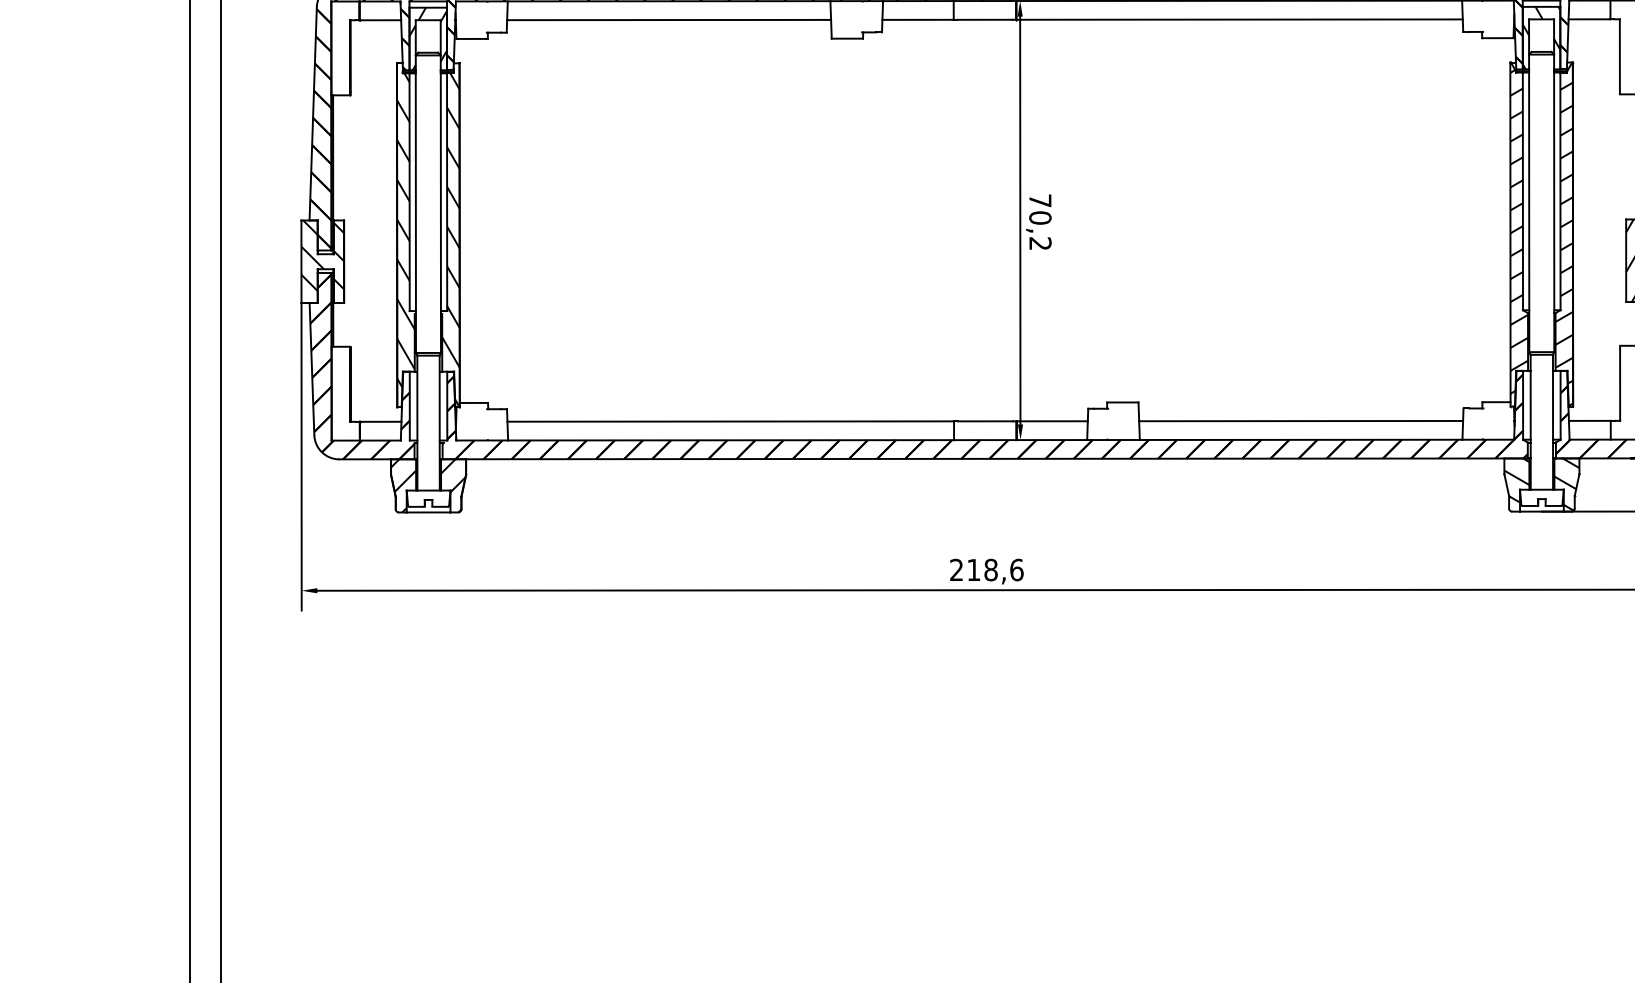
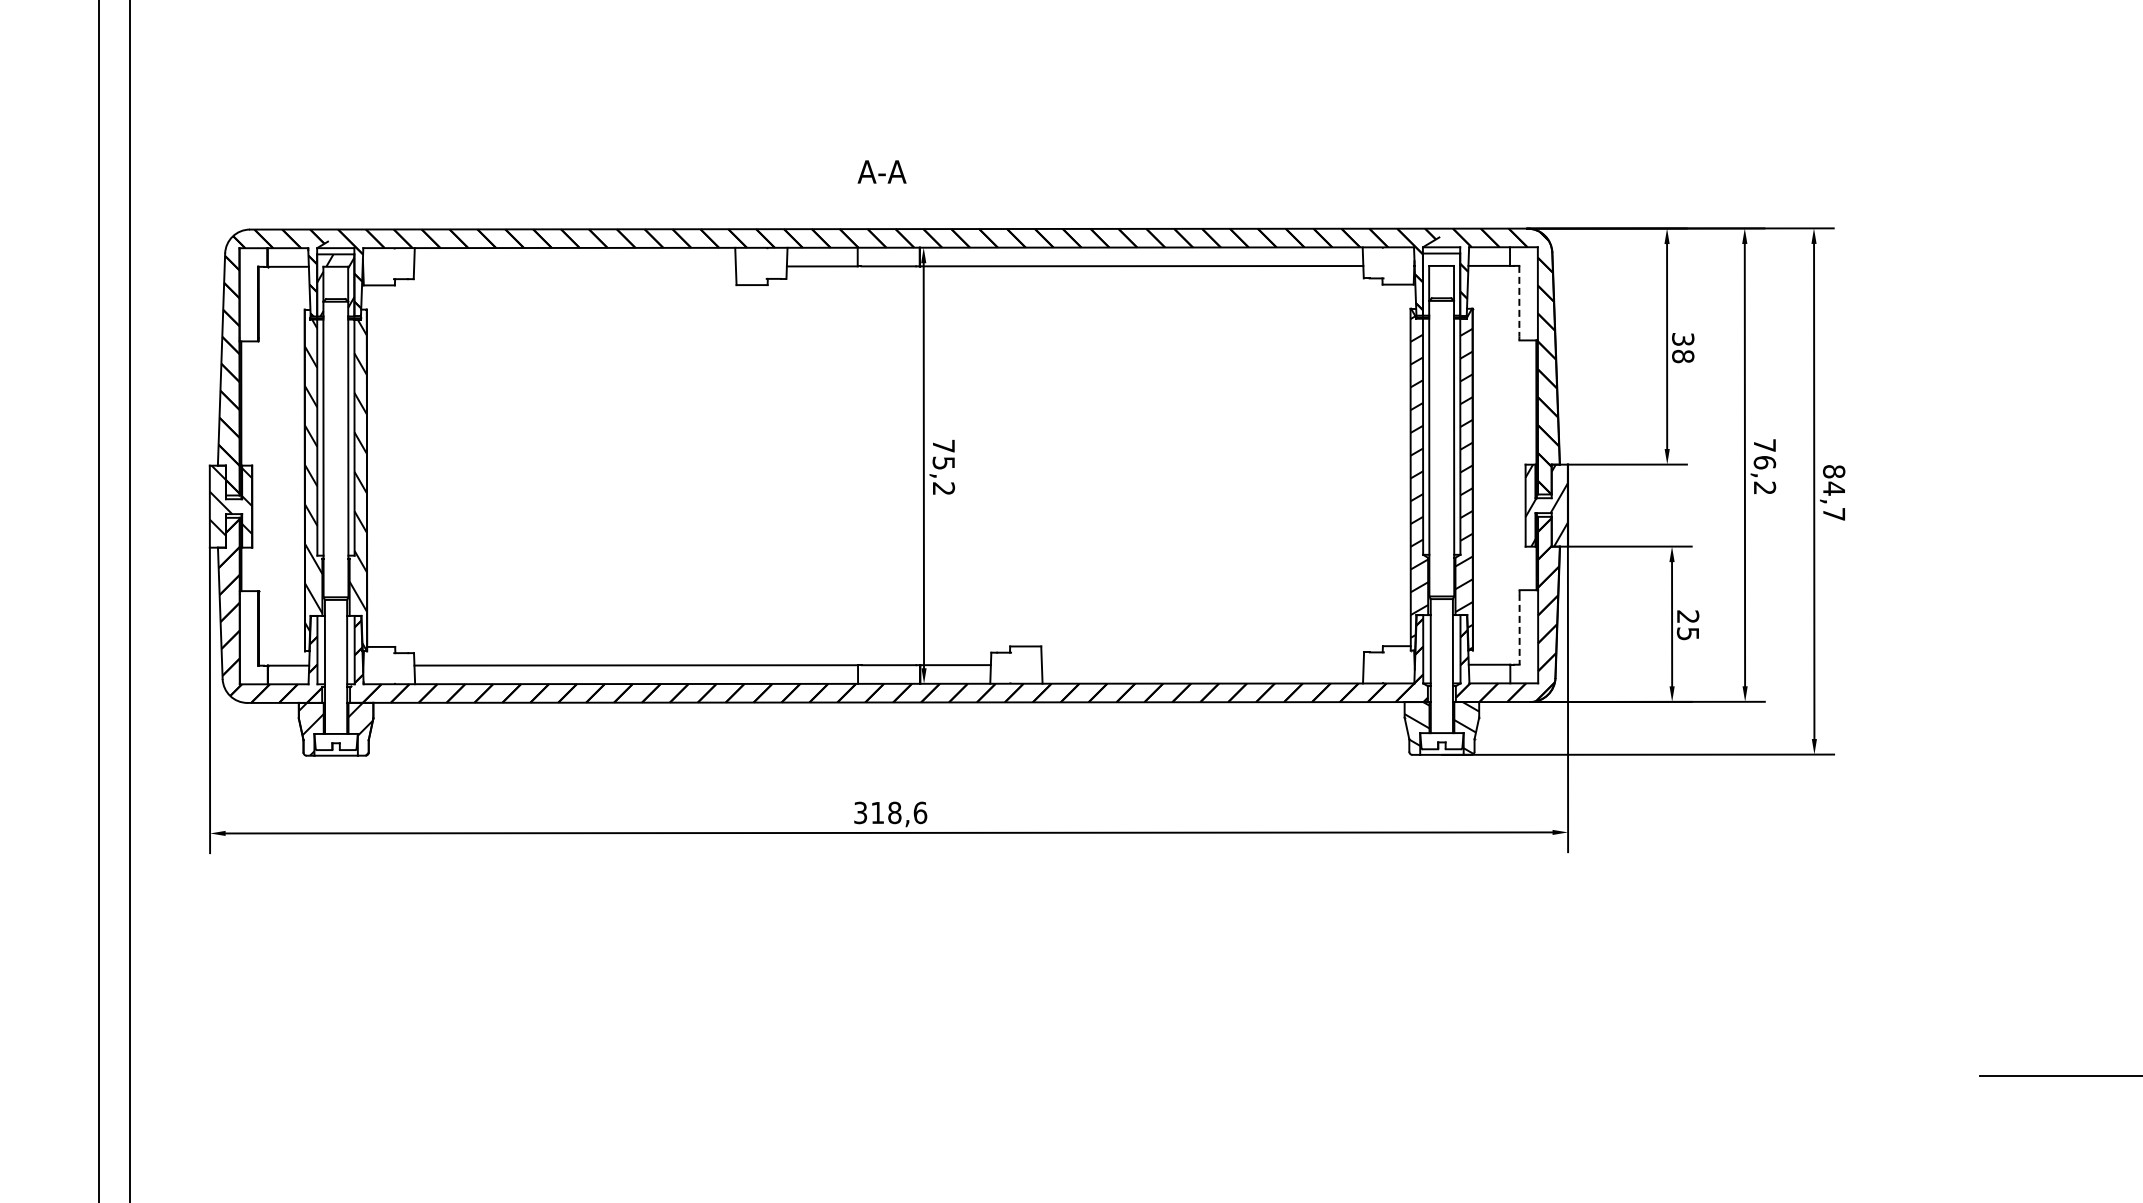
line: (668, 19) -> (574, 266), removed
hatch: (1541, 38) -> (1441, 284), removed
line: (1620, 55) -> (1519, 301), solid -> dashed
text: (1040, 217) -> (943, 462), 70,2 -> 75,2
line: (1620, 385) -> (1519, 629), solid -> dashed
line: (1300, 420) -> (1202, 664), removed
text: (956, 570) -> (860, 813), 218,6 -> 318,6

